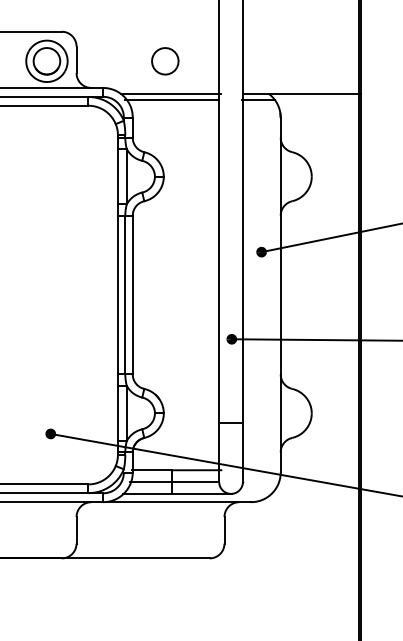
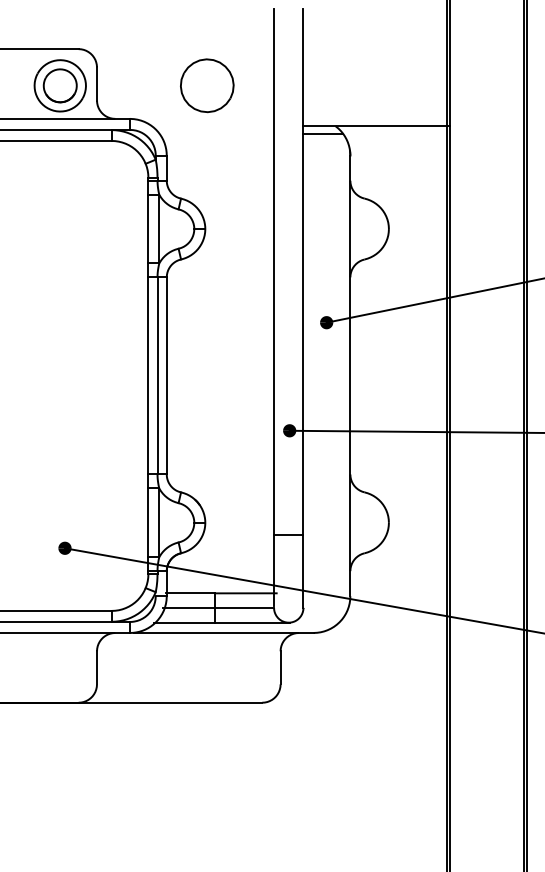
part: (164, 61) -> (206, 85), size x1.6
line: (171, 94) -> (214, 126), removed
line: (172, 99) -> (215, 133), removed

